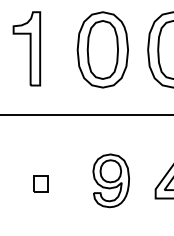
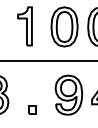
part: (110, 179) -> (68, 94), size x1.43
part: (41, 183) -> (32, 109), moved

